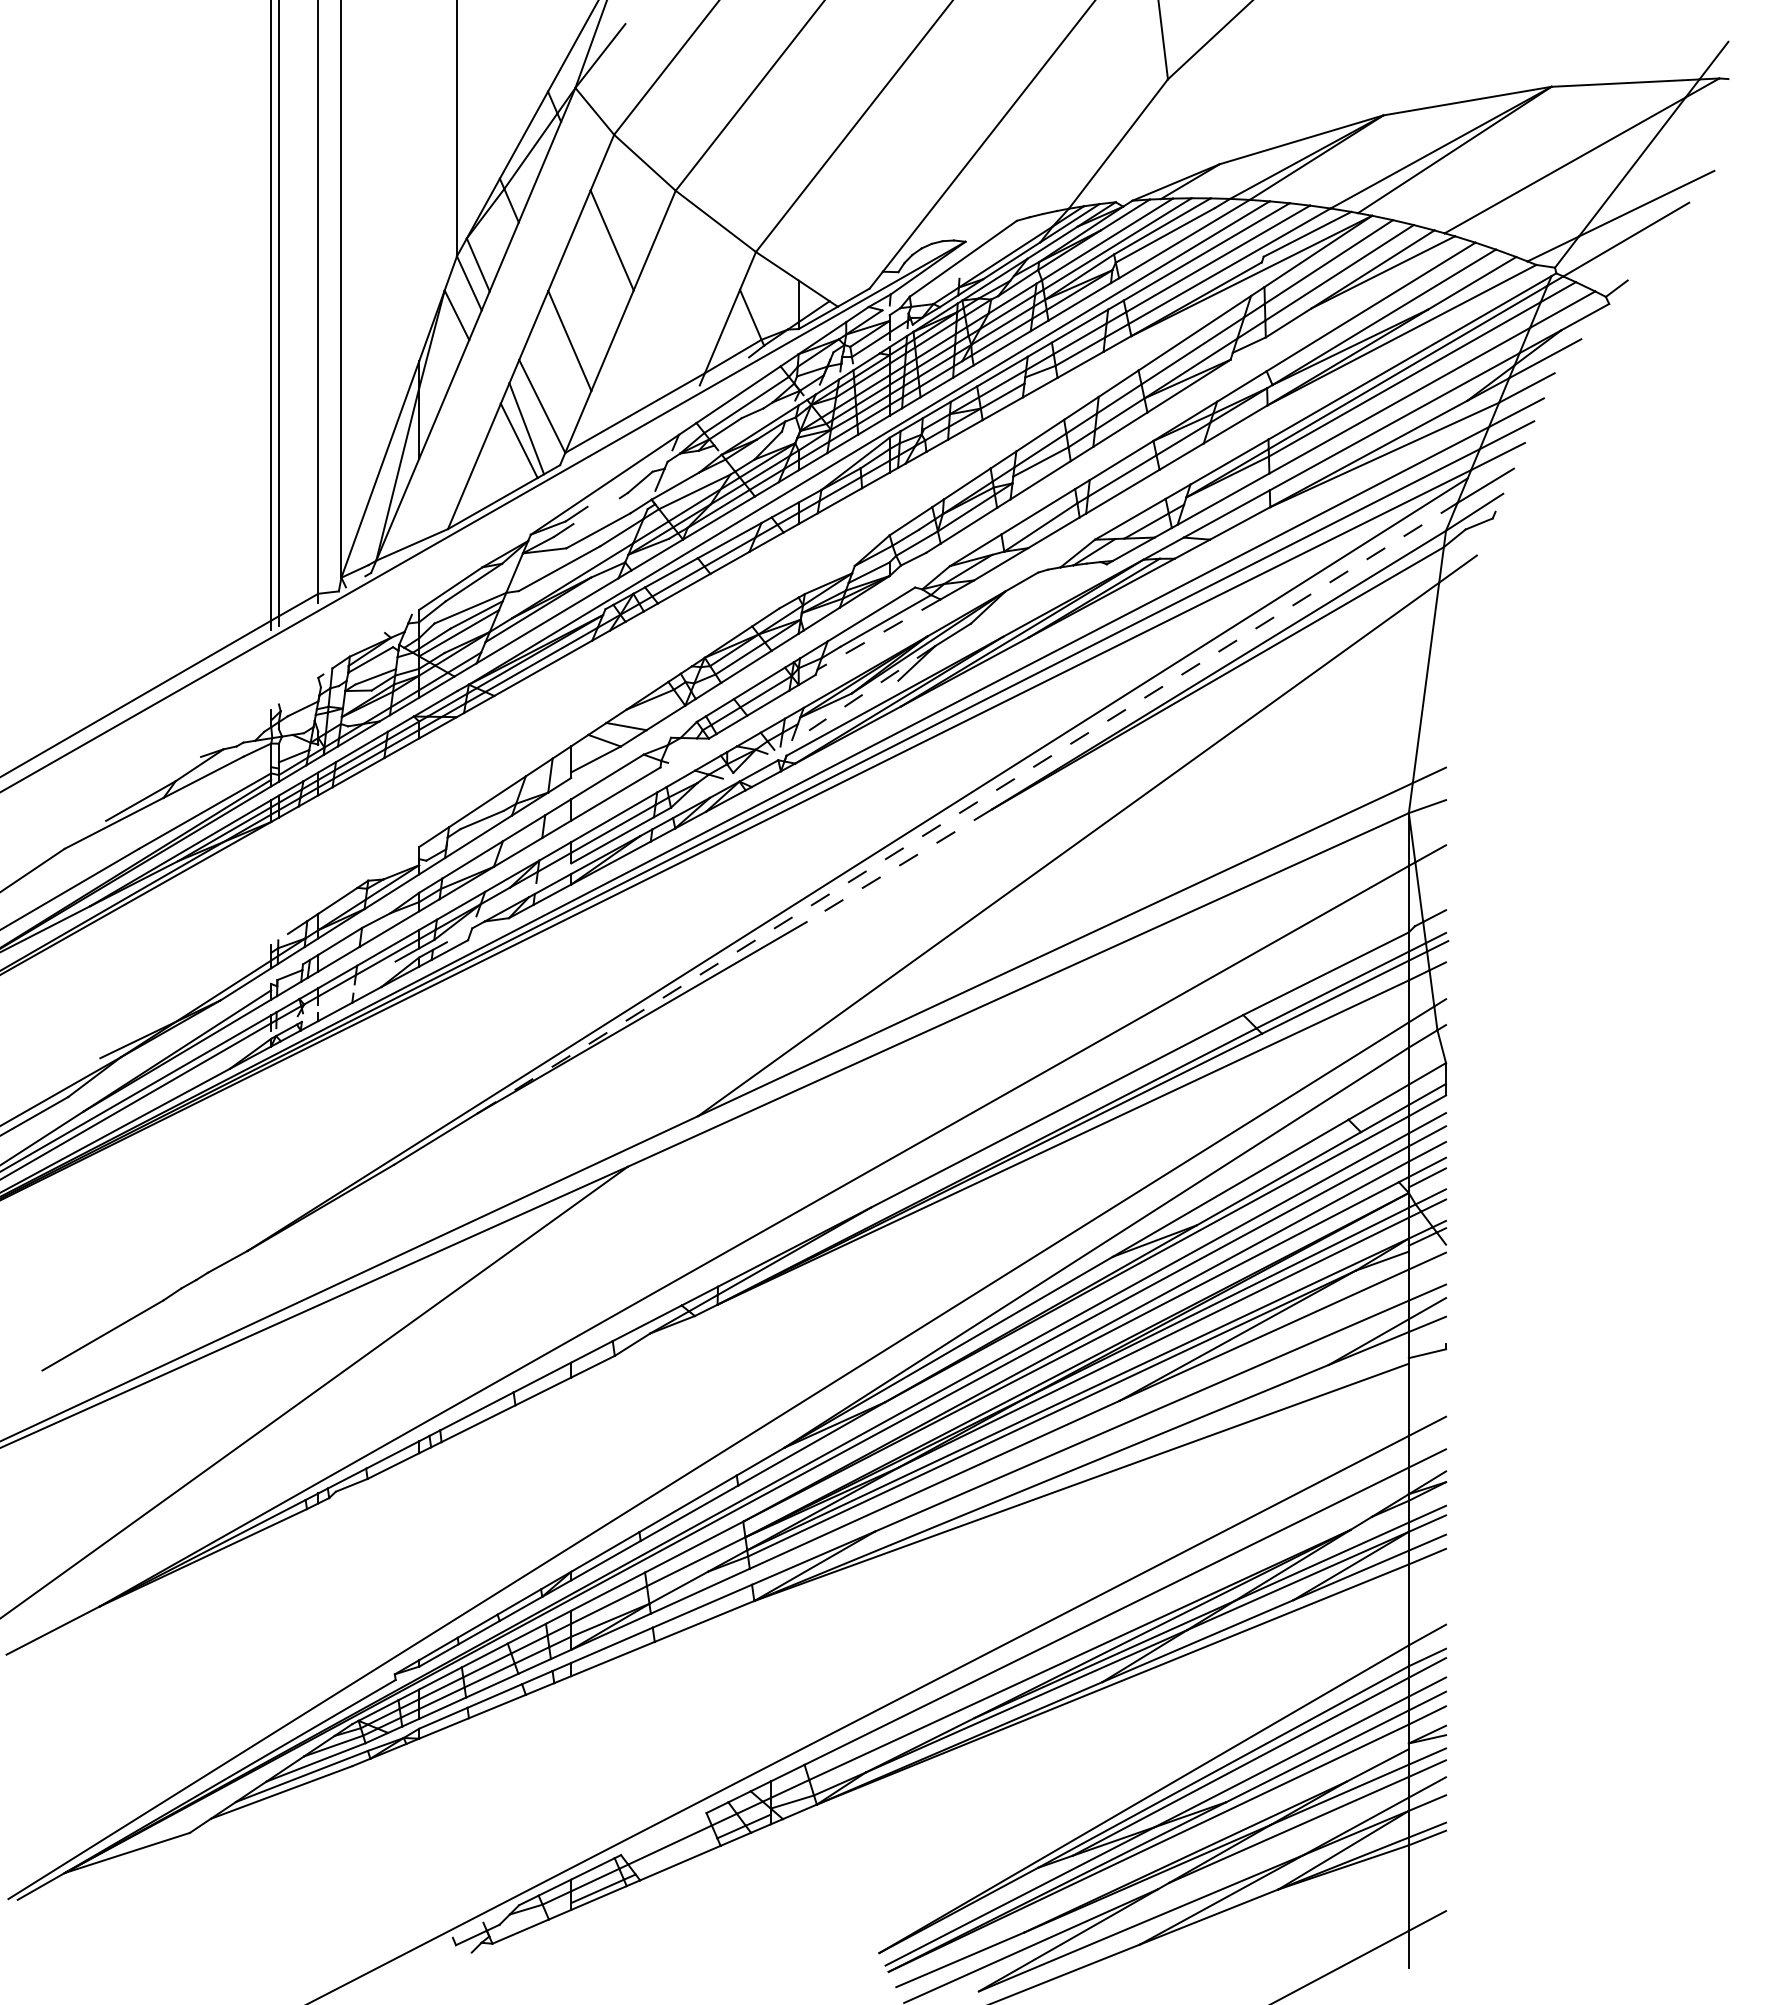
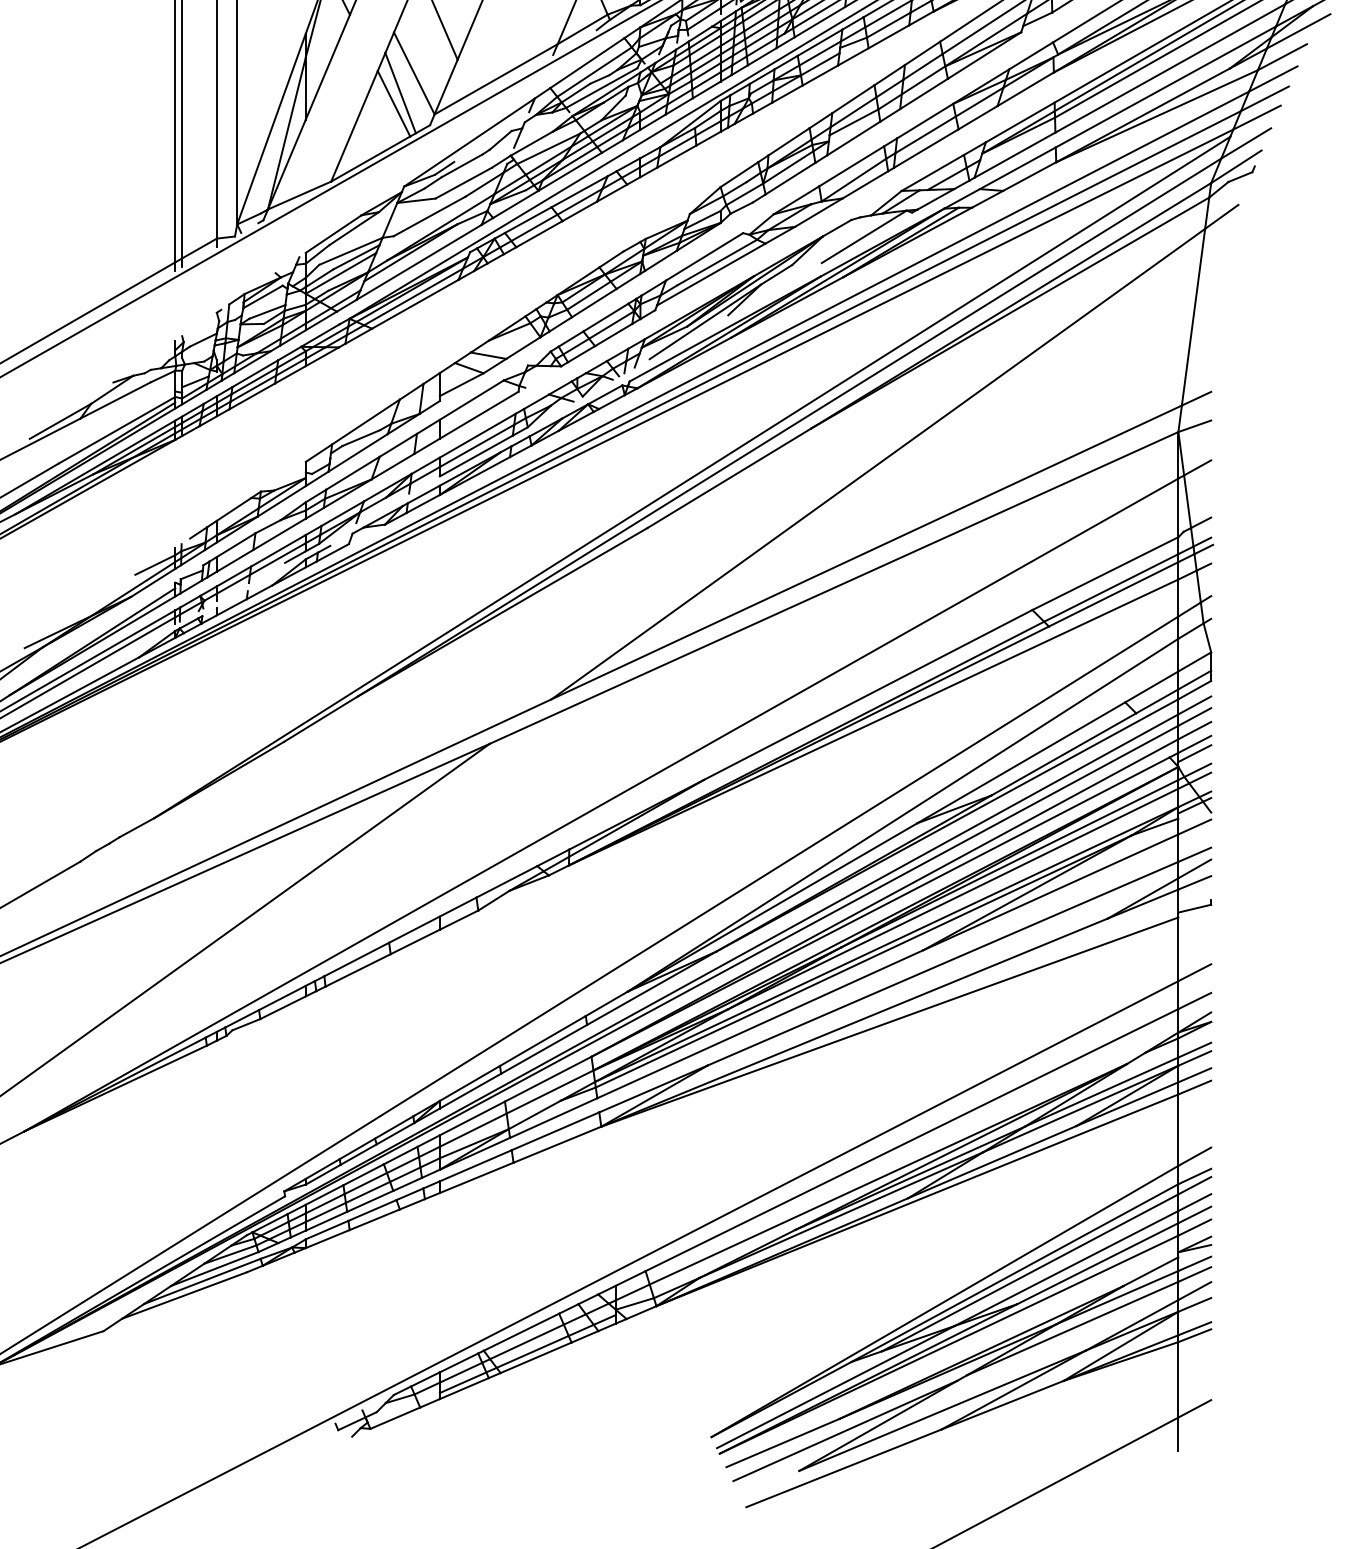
line: (754, 422) -> (601, 87), added
line: (596, 511) -> (462, 166), added
line: (1052, 591) -> (864, 236), added
line: (879, 634) -> (711, 274), dashed -> solid
line: (872, 688) -> (705, 322), dashed -> solid
line: (968, 807) -> (790, 427), dashed -> solid
line: (899, 865) -> (729, 478), dashed -> solid
line: (248, 963) -> (155, 564), added
line: (663, 1834) -> (521, 1332), added
line: (676, 1856) -> (532, 1351), added

